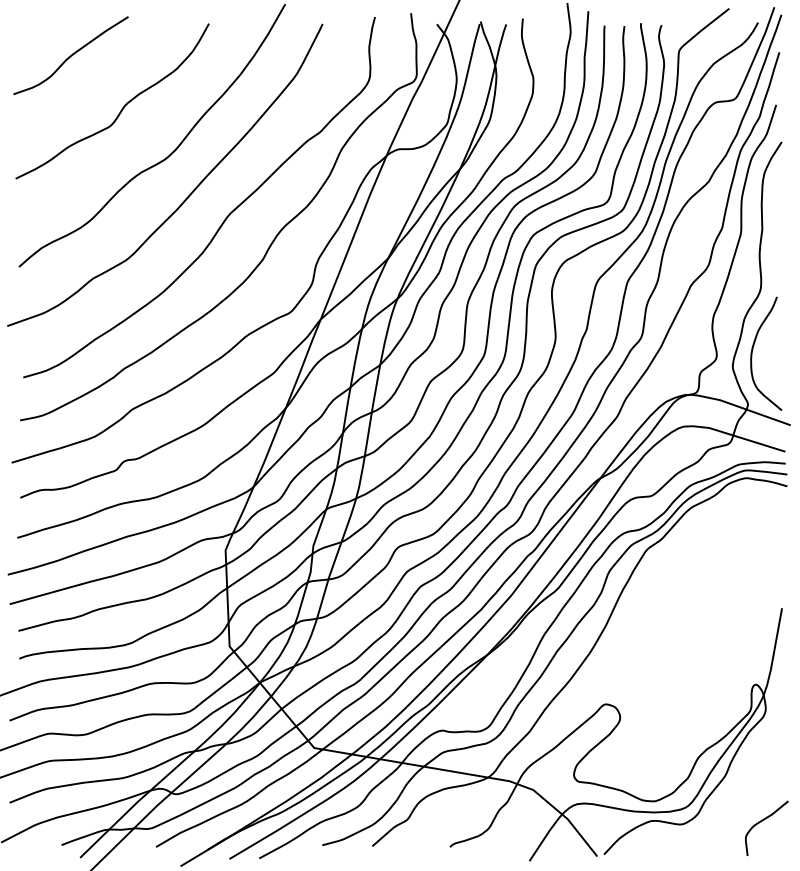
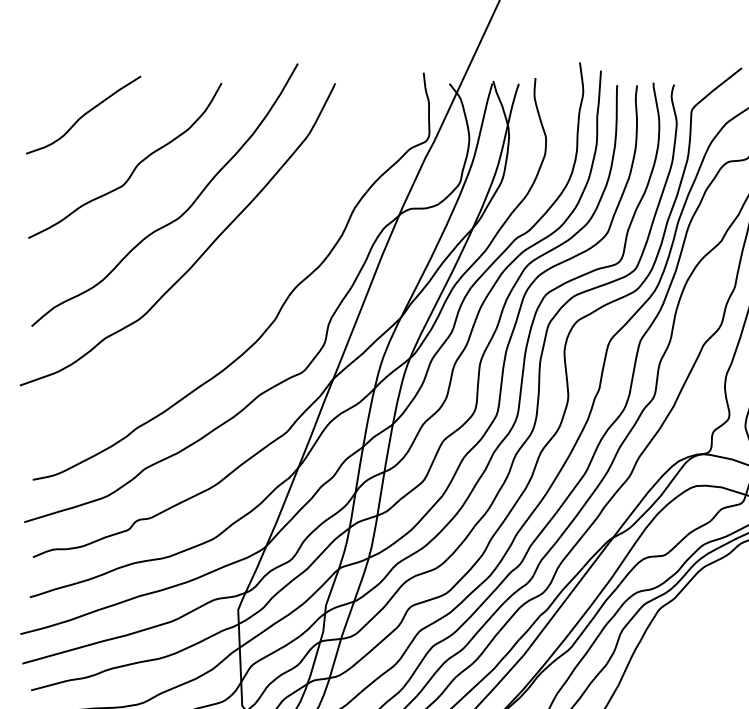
curve: (225, 217) -> (238, 276), removed

